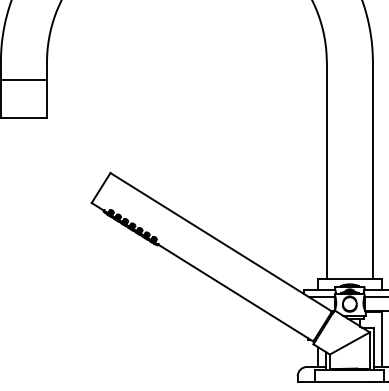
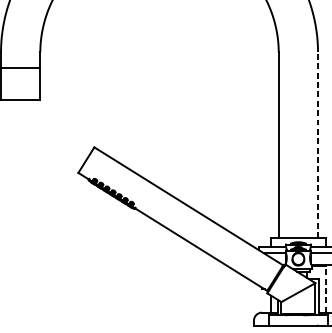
line: (372, 169) -> (317, 144), solid -> dashed
line: (382, 339) -> (326, 289), solid -> dashed

